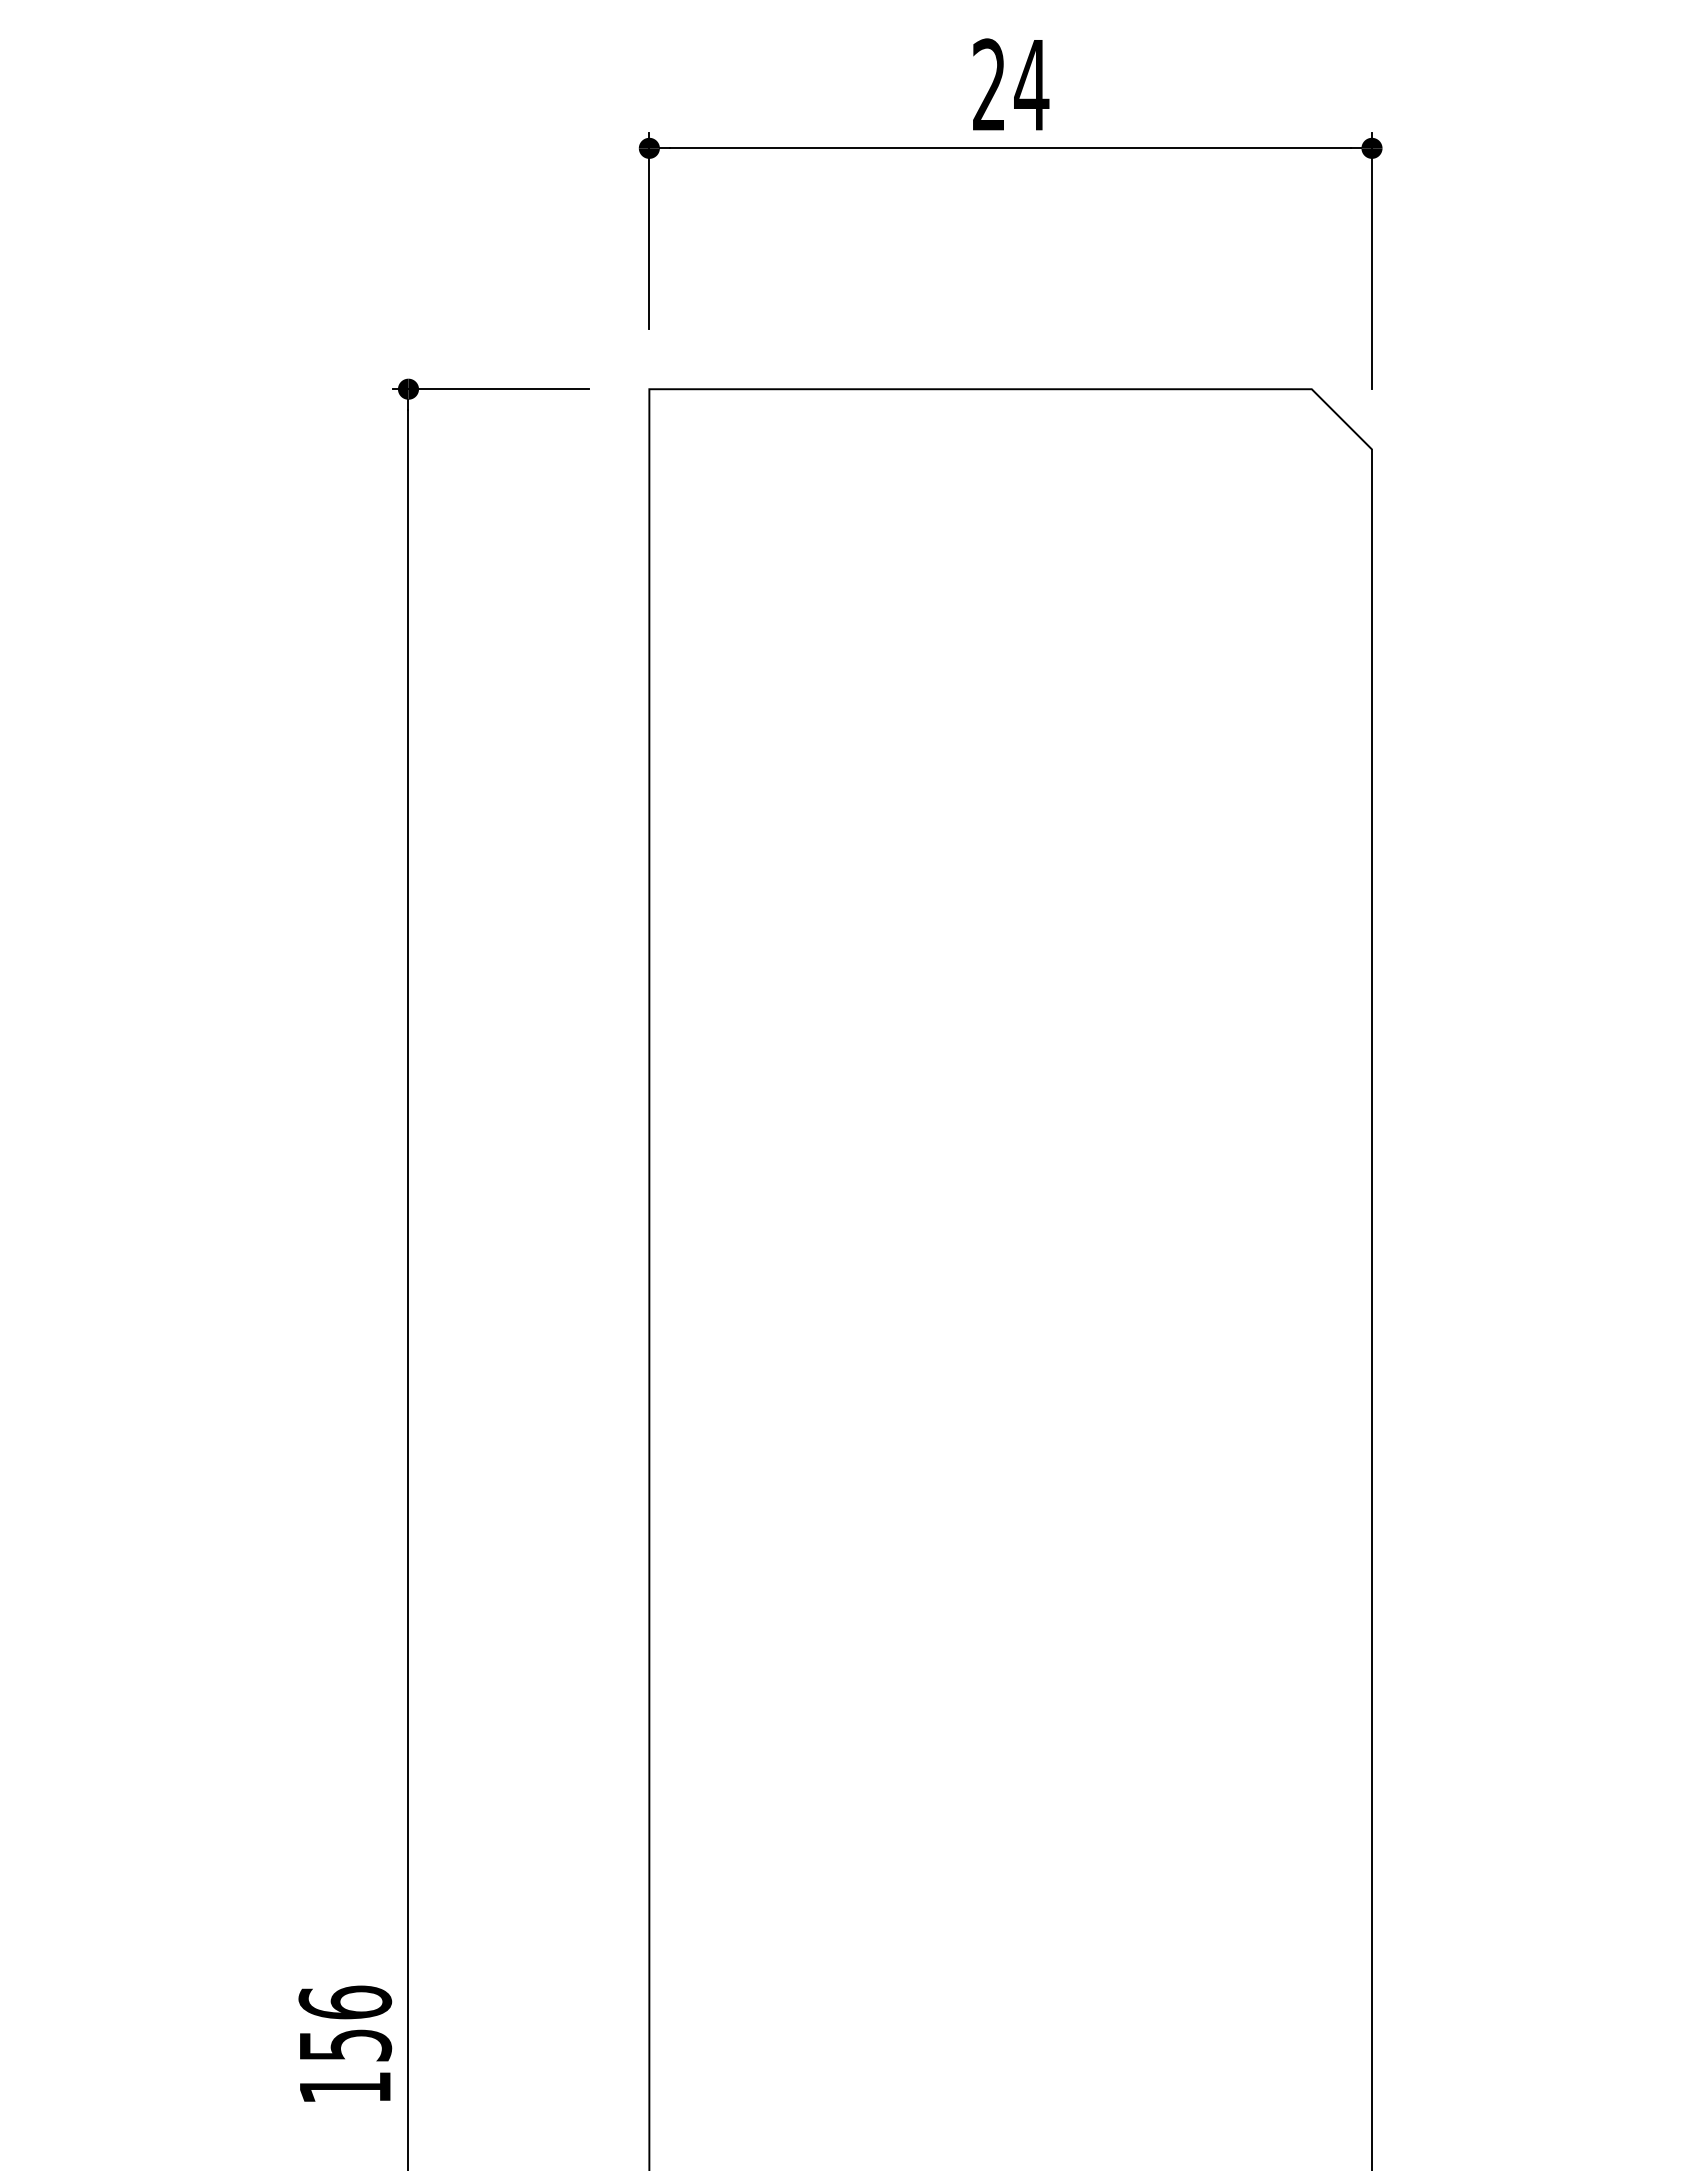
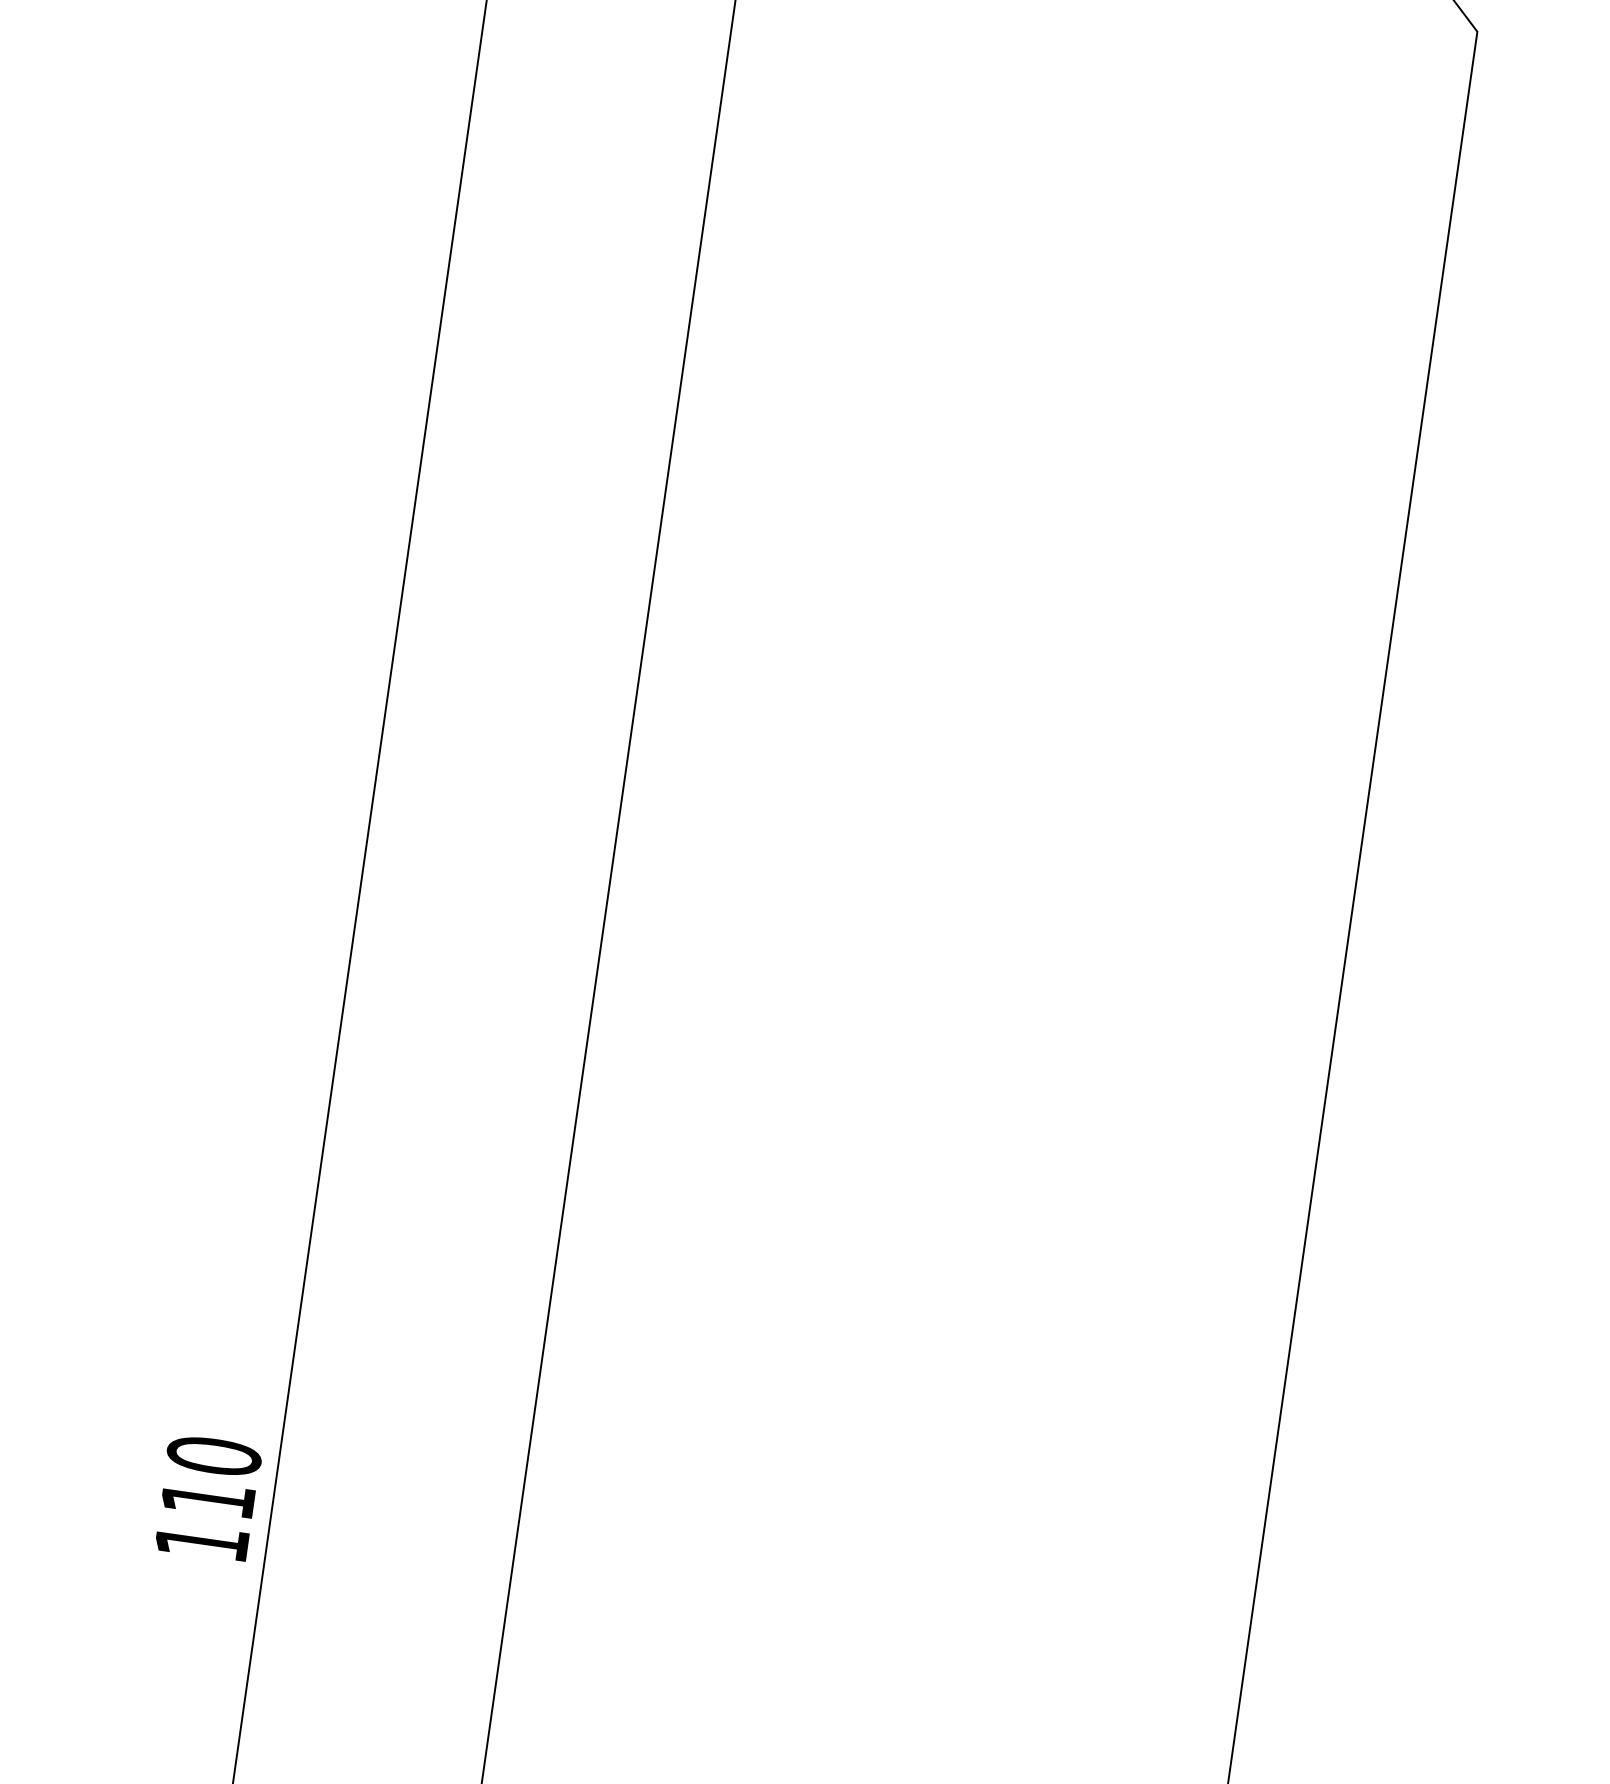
text: (345, 2023) -> (211, 1477), 156 -> 110

